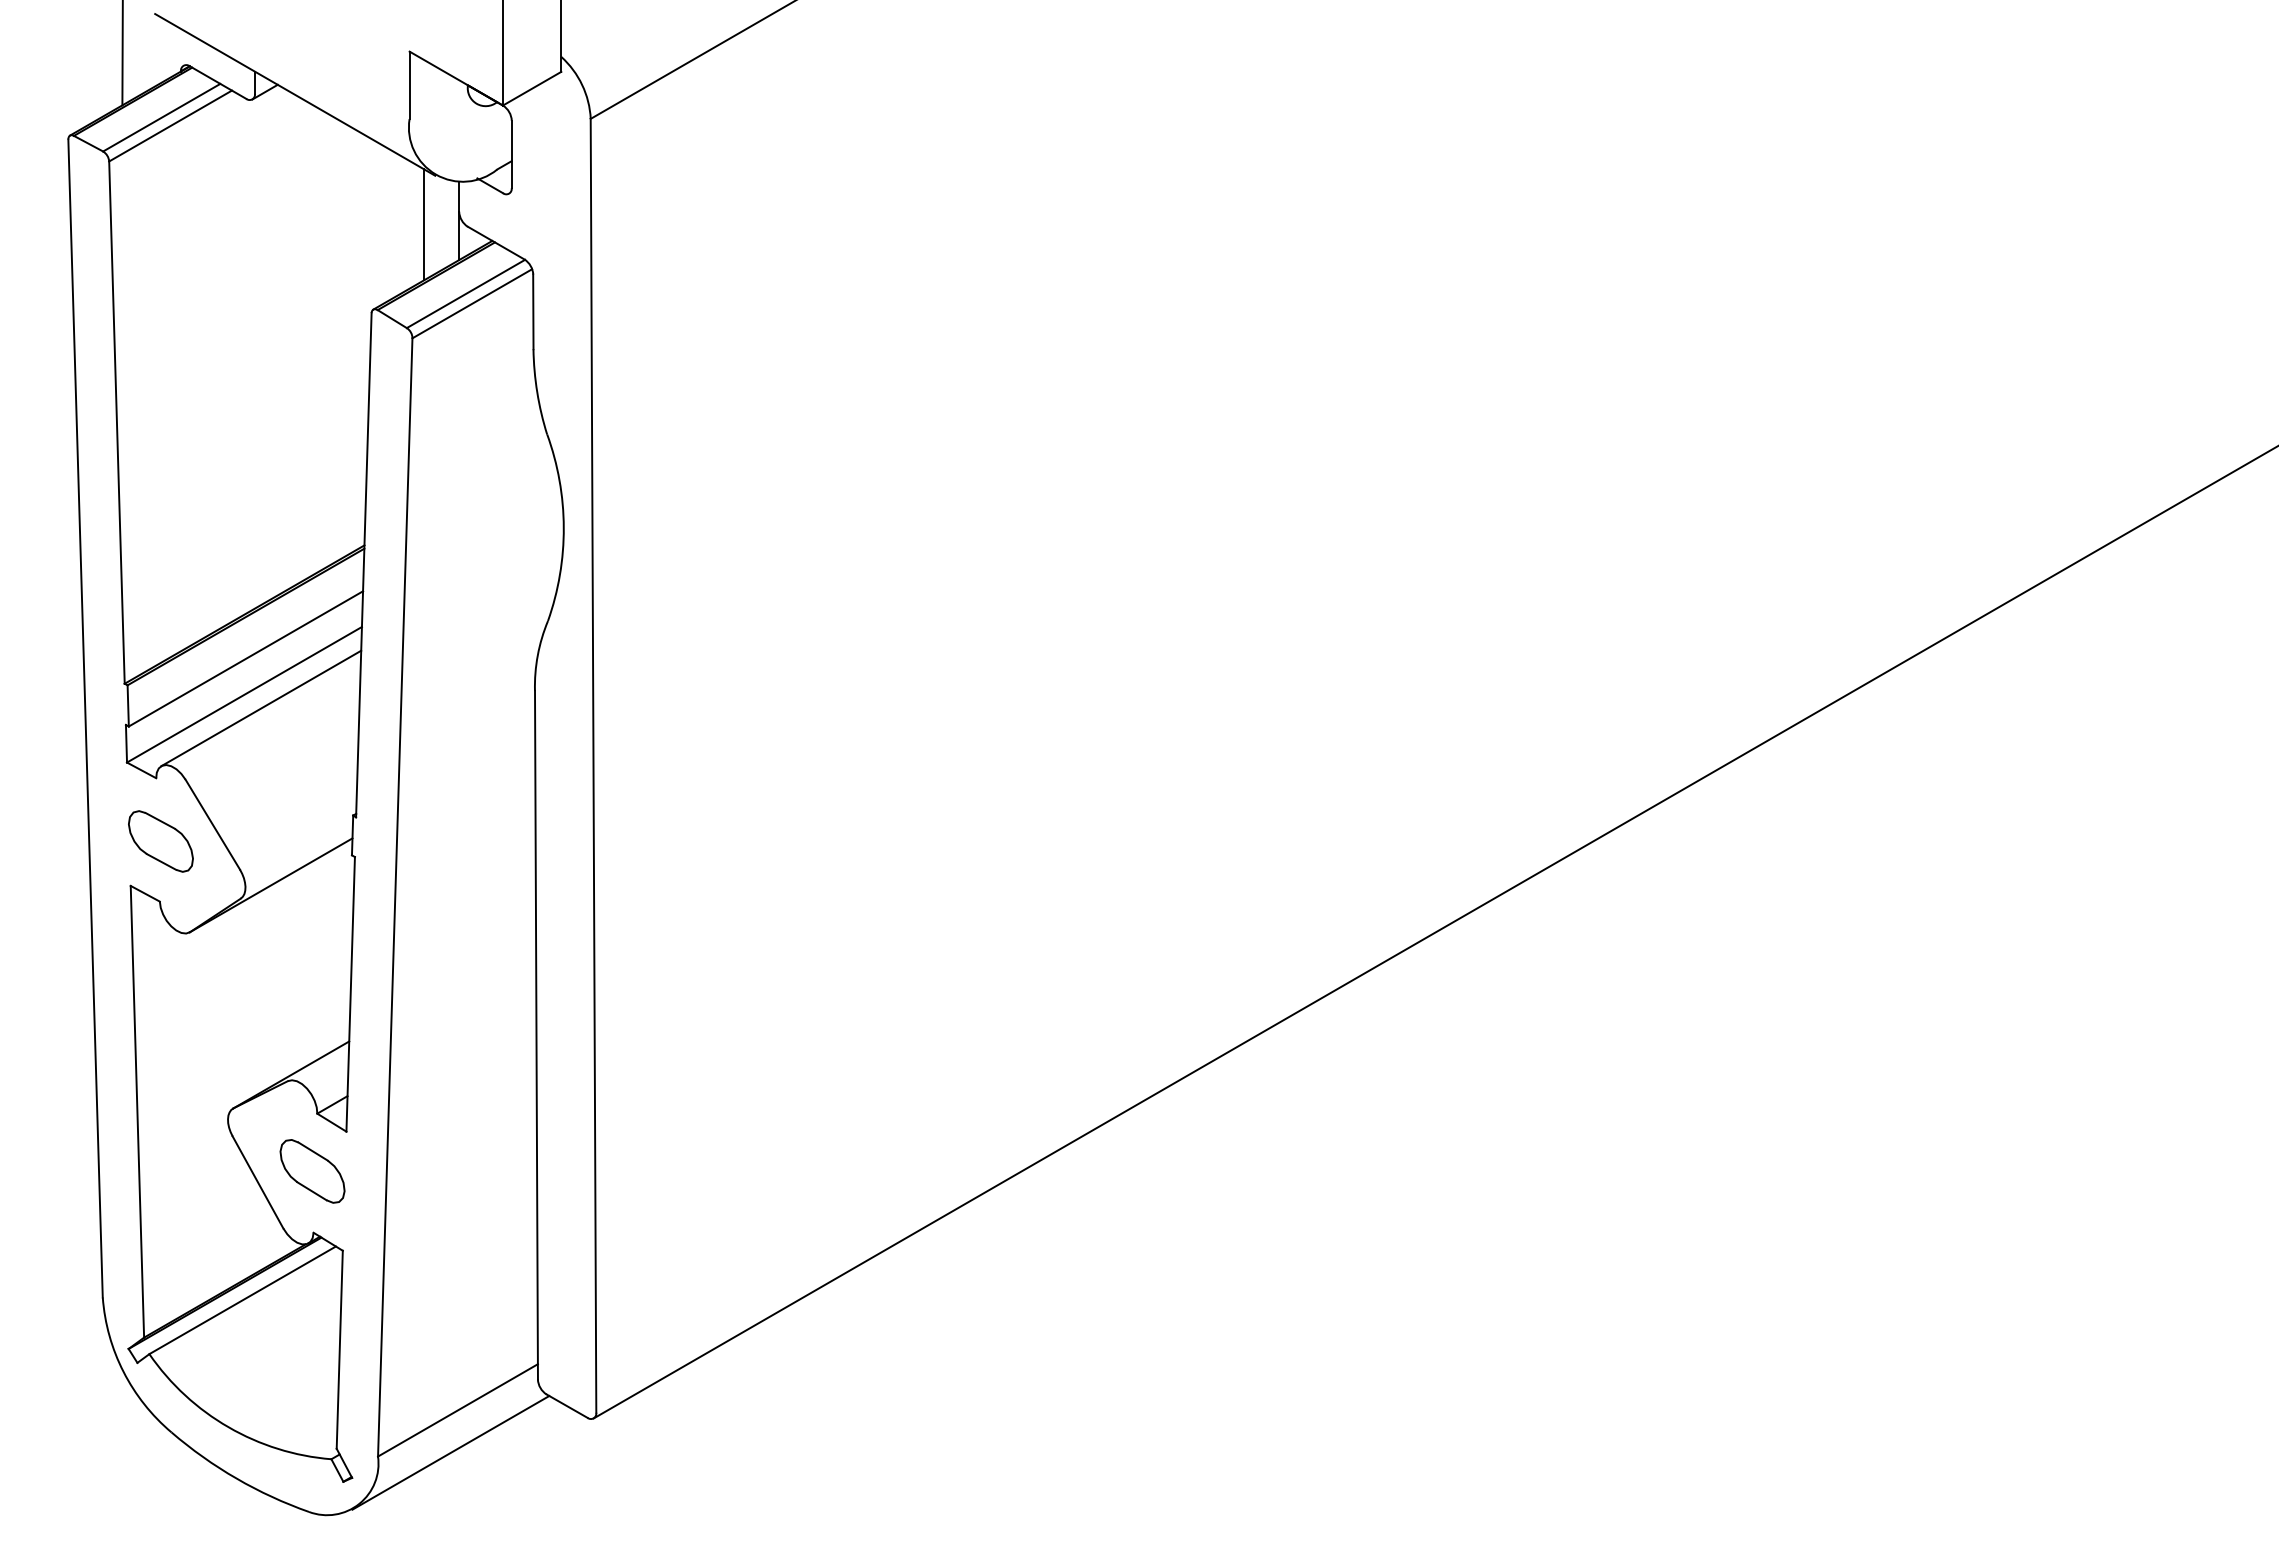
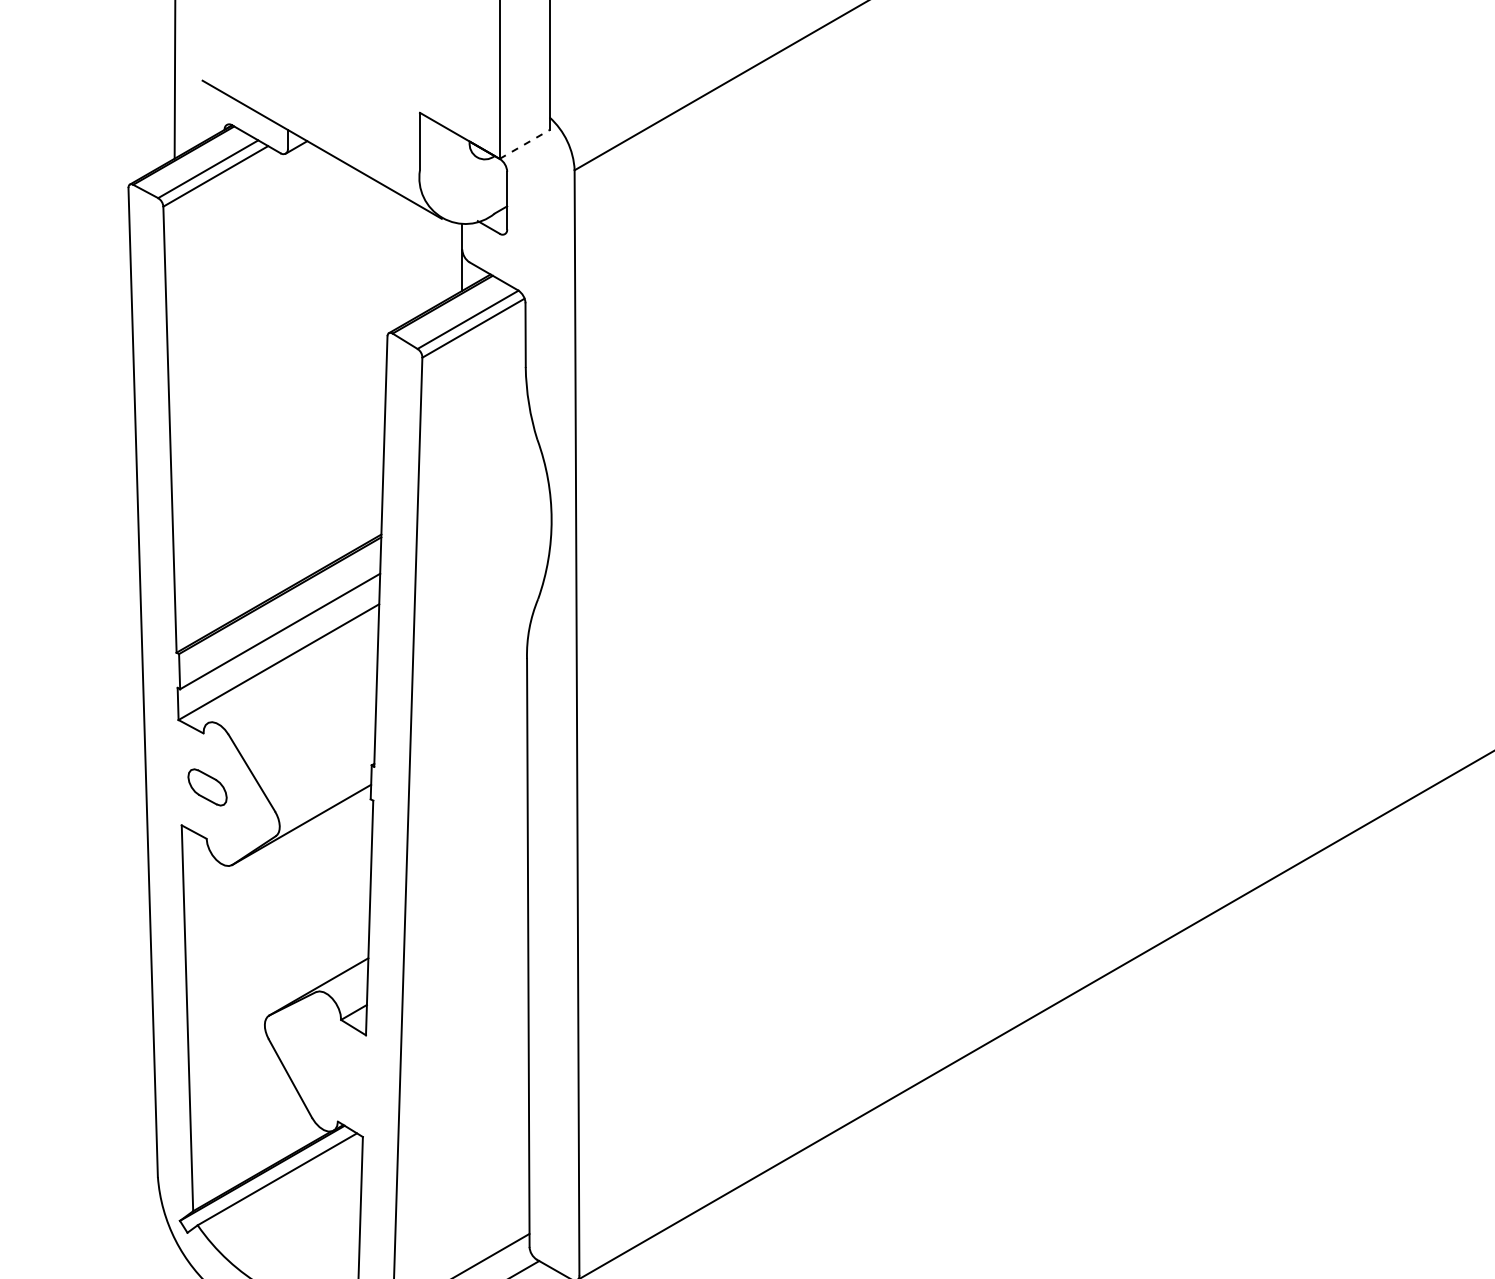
line: (532, 88) -> (524, 144), solid -> dashed
line: (424, 224) -> (432, 260), removed
line: (261, 708) -> (293, 673), removed
part: (160, 841) -> (207, 787), size x0.7
part: (312, 1171) -> (337, 1069), removed

